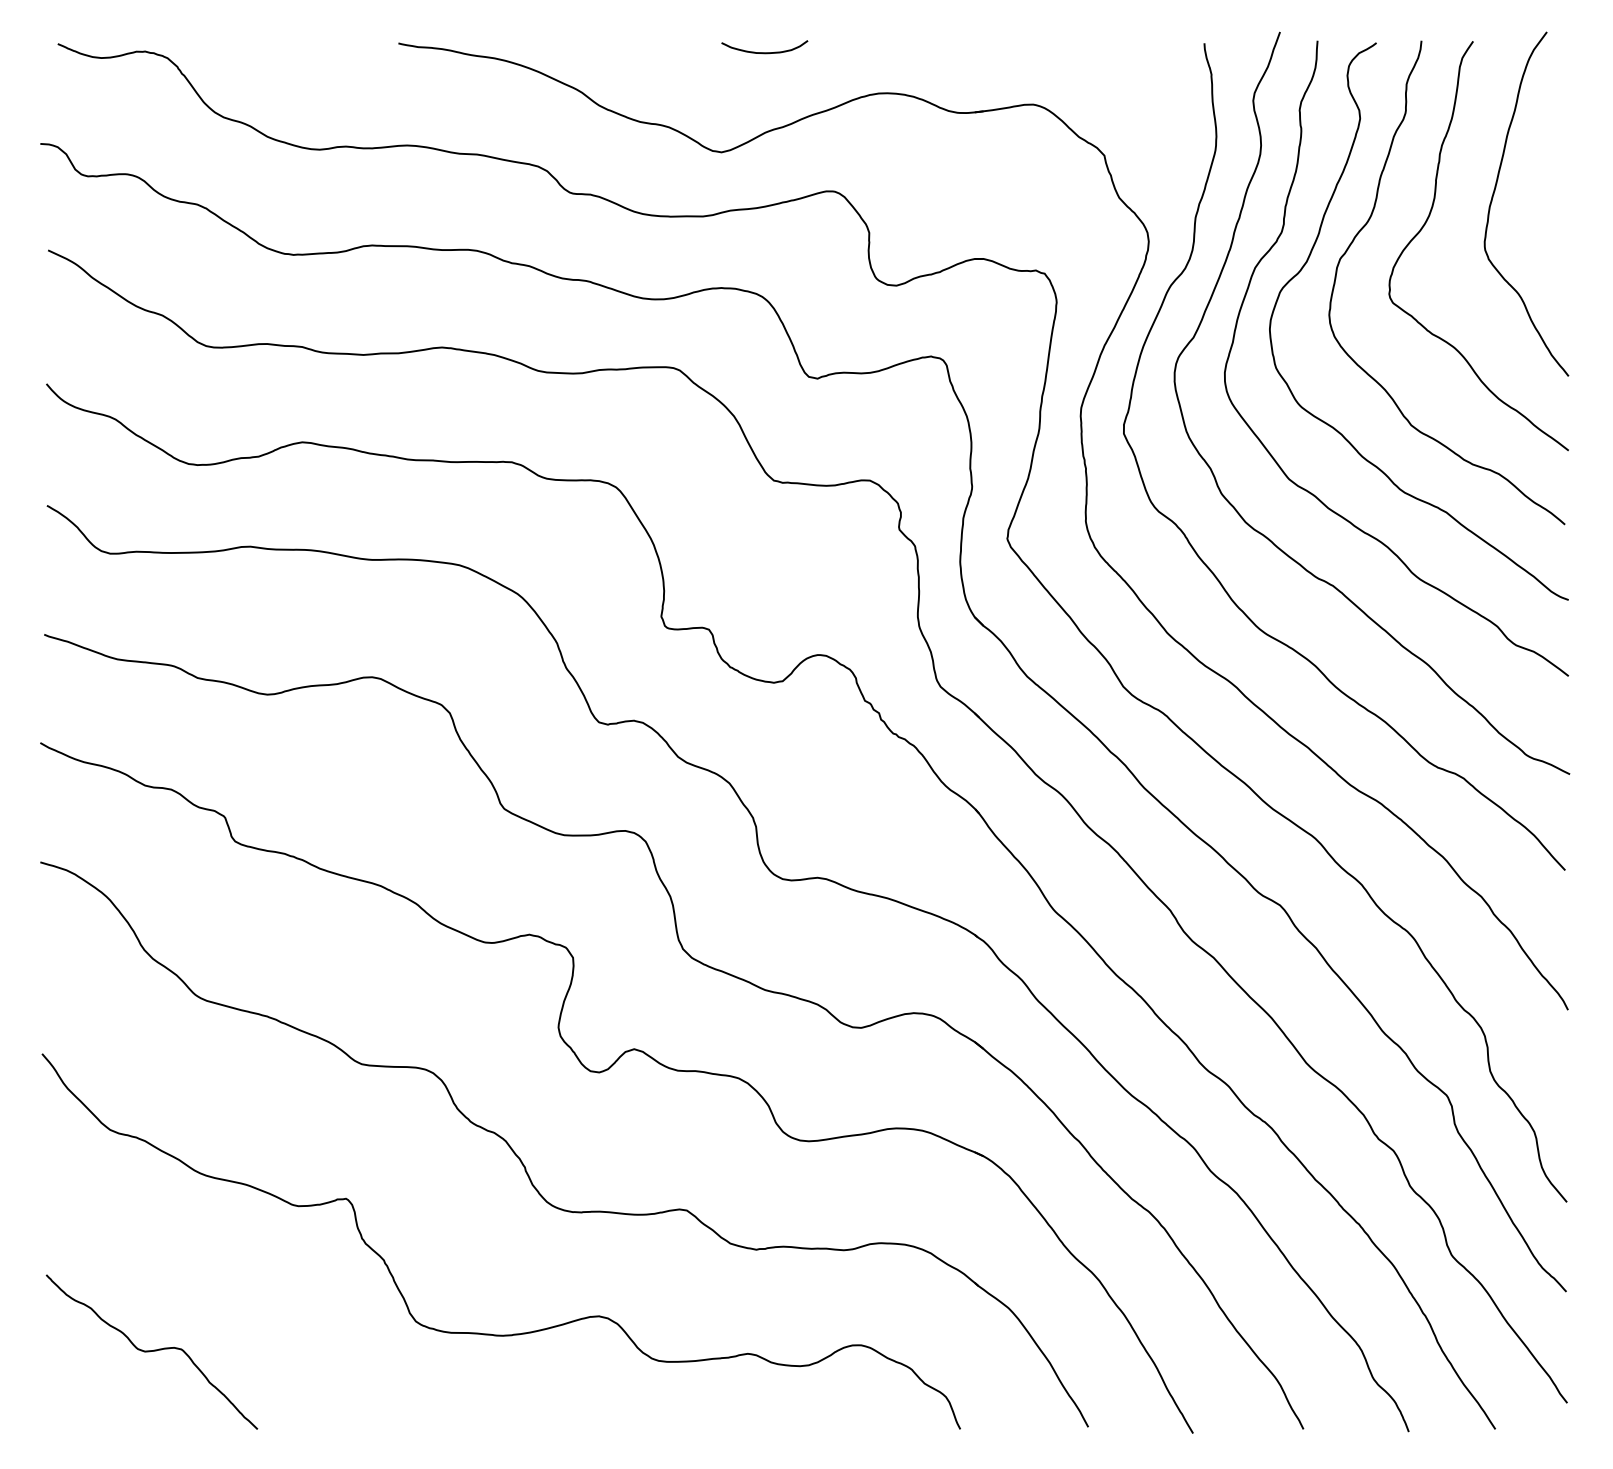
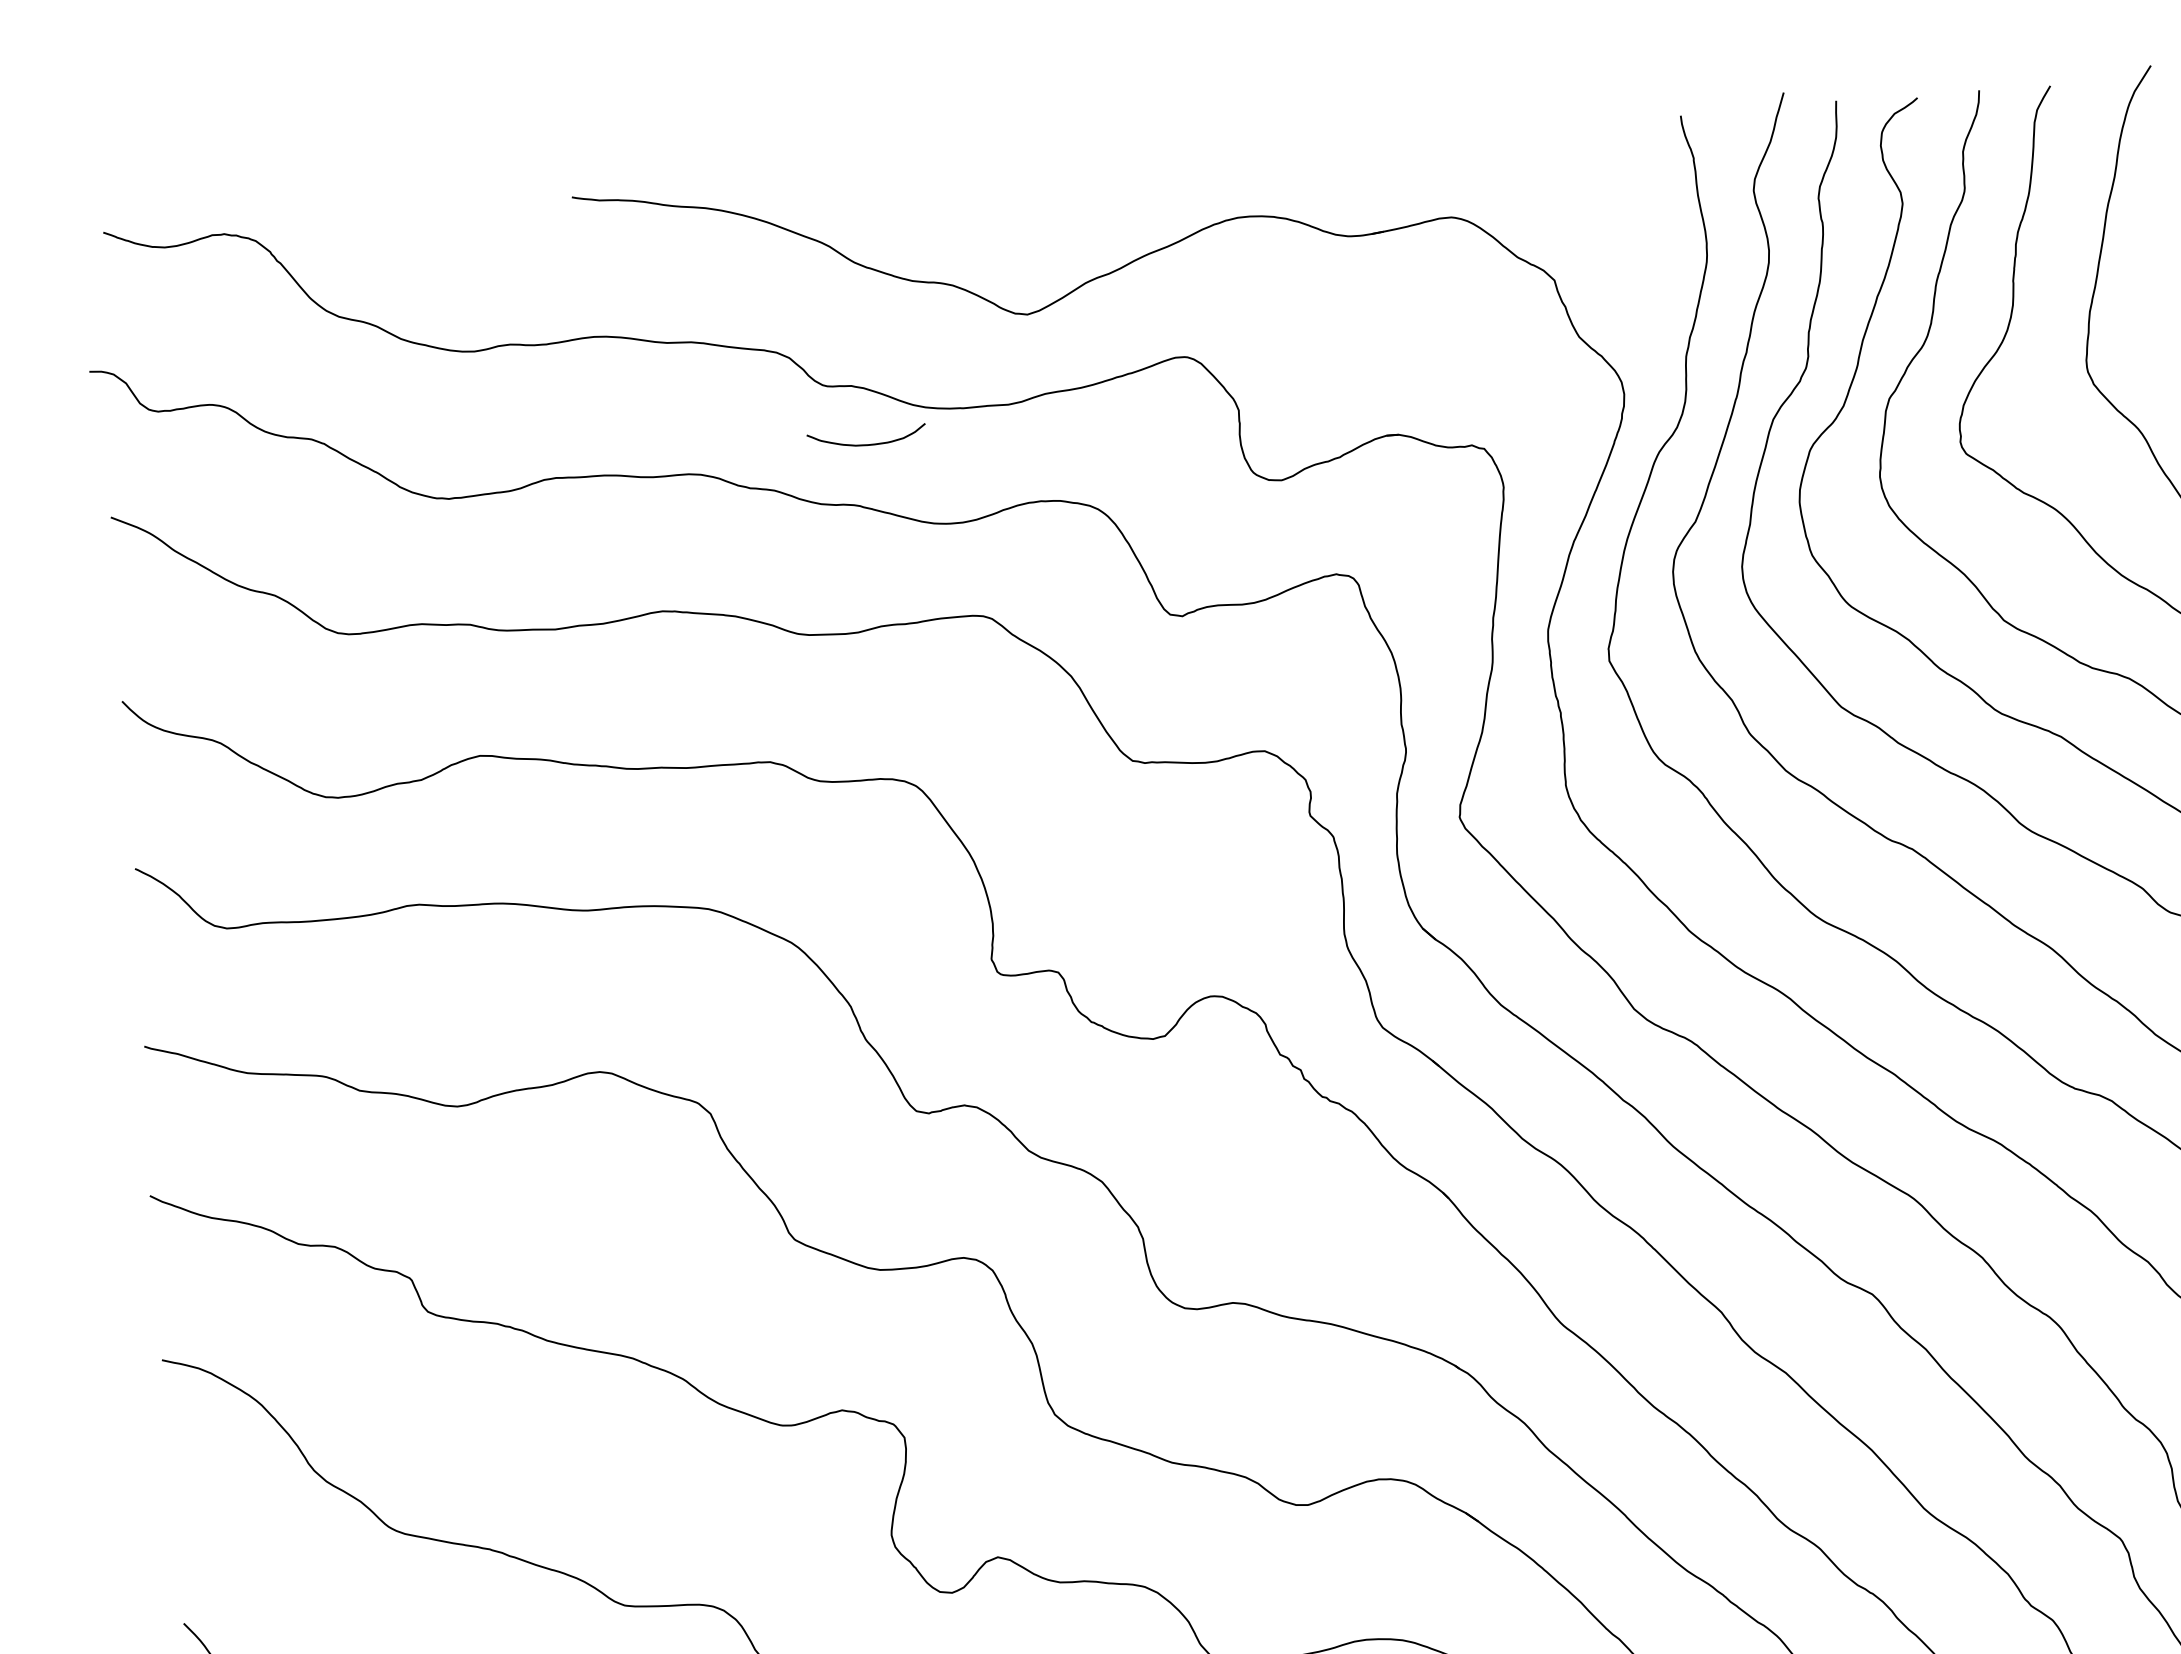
curve: (764, 52) -> (866, 444), moved

